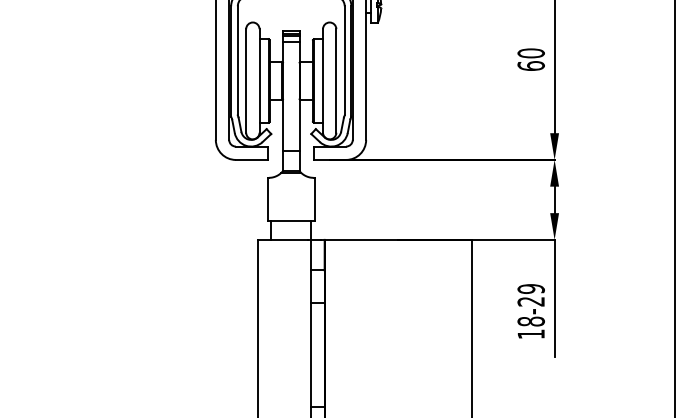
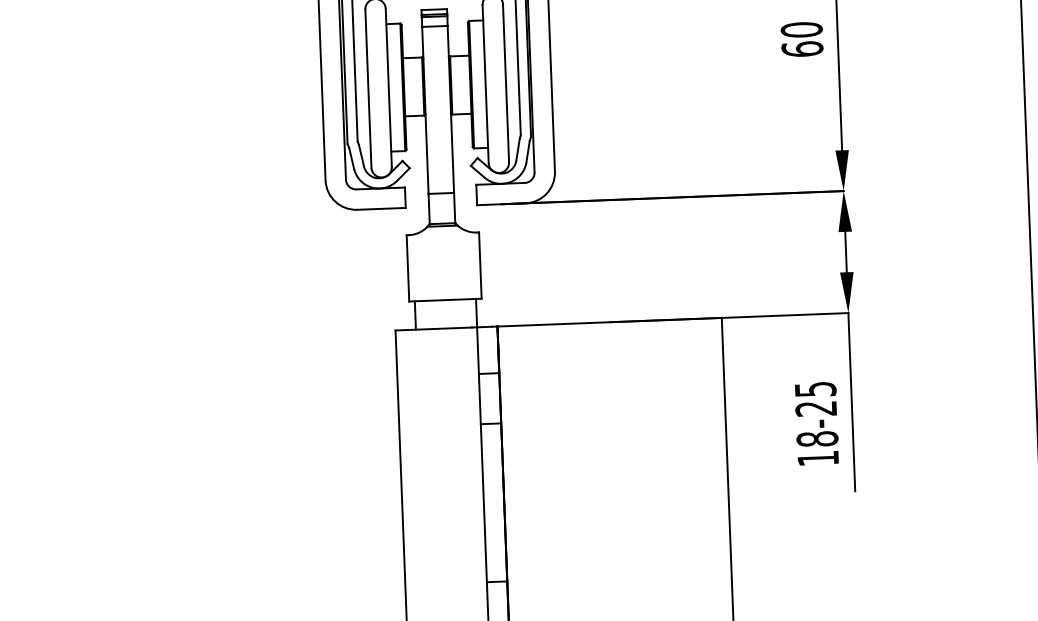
text: (530, 289) -> (814, 390), 18-29 -> 18-25

